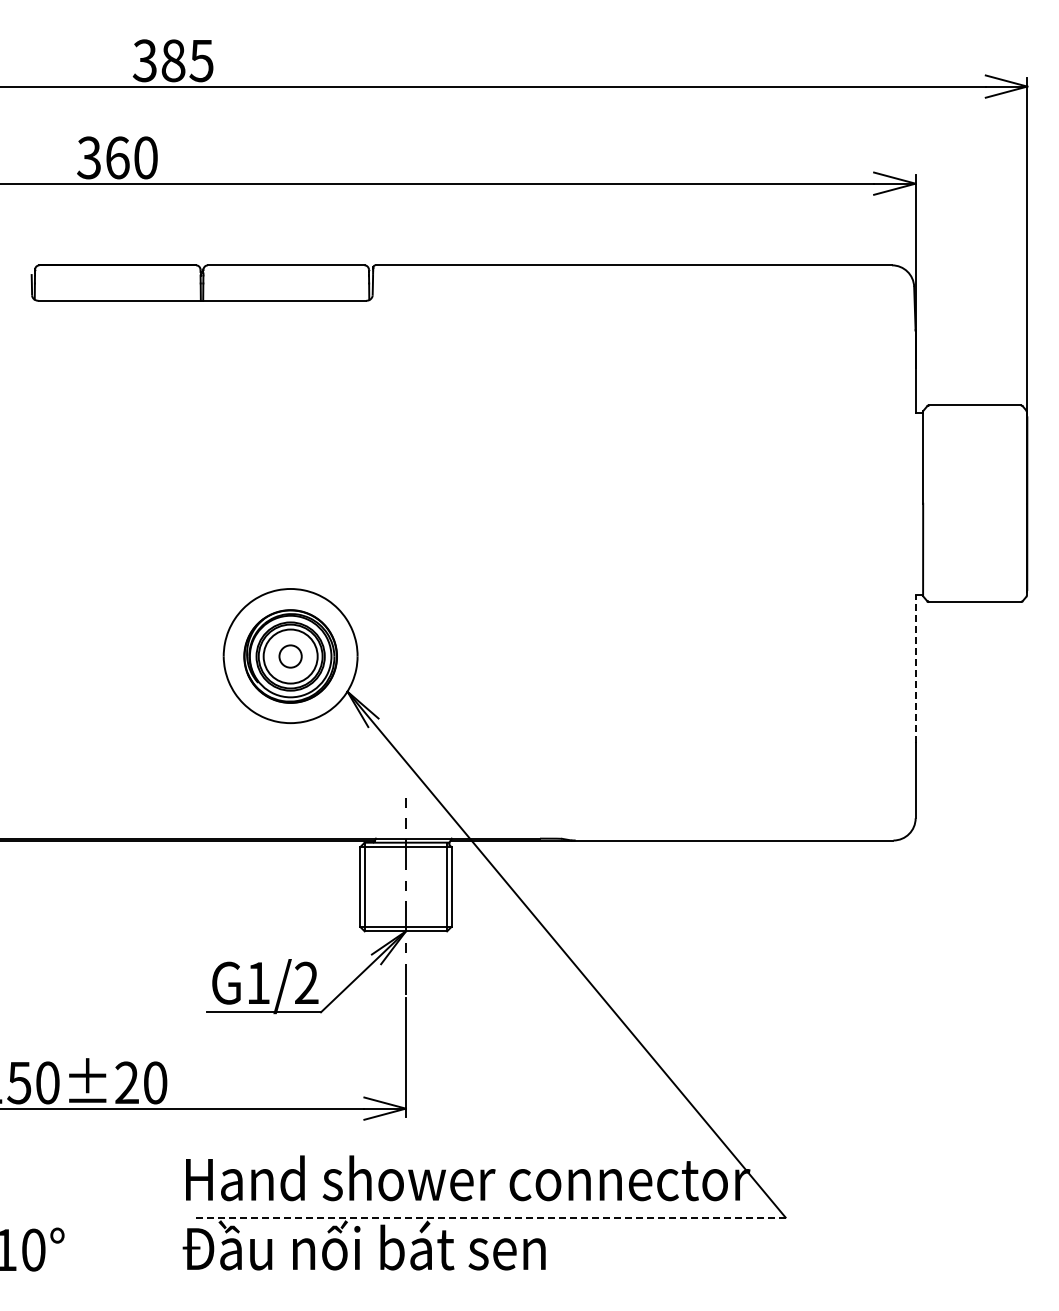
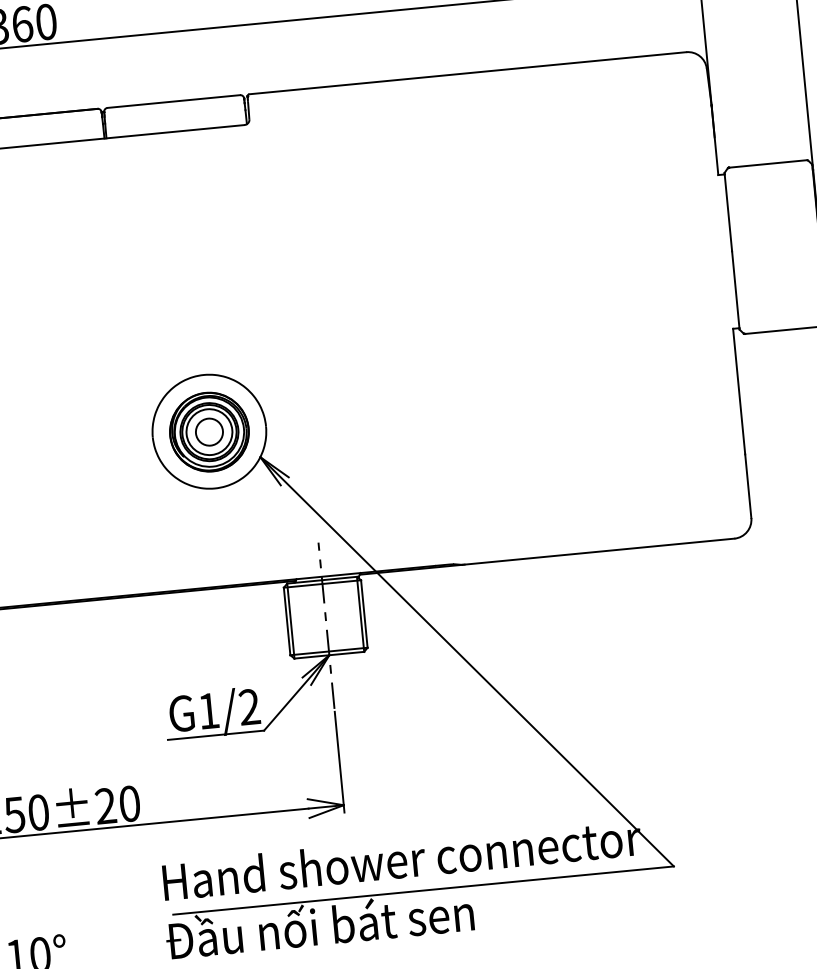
circle: (290, 656) -> (209, 432), size x1.43
line: (915, 668) -> (739, 391), dashed -> solid
line: (489, 1217) -> (423, 890), dashed -> solid

